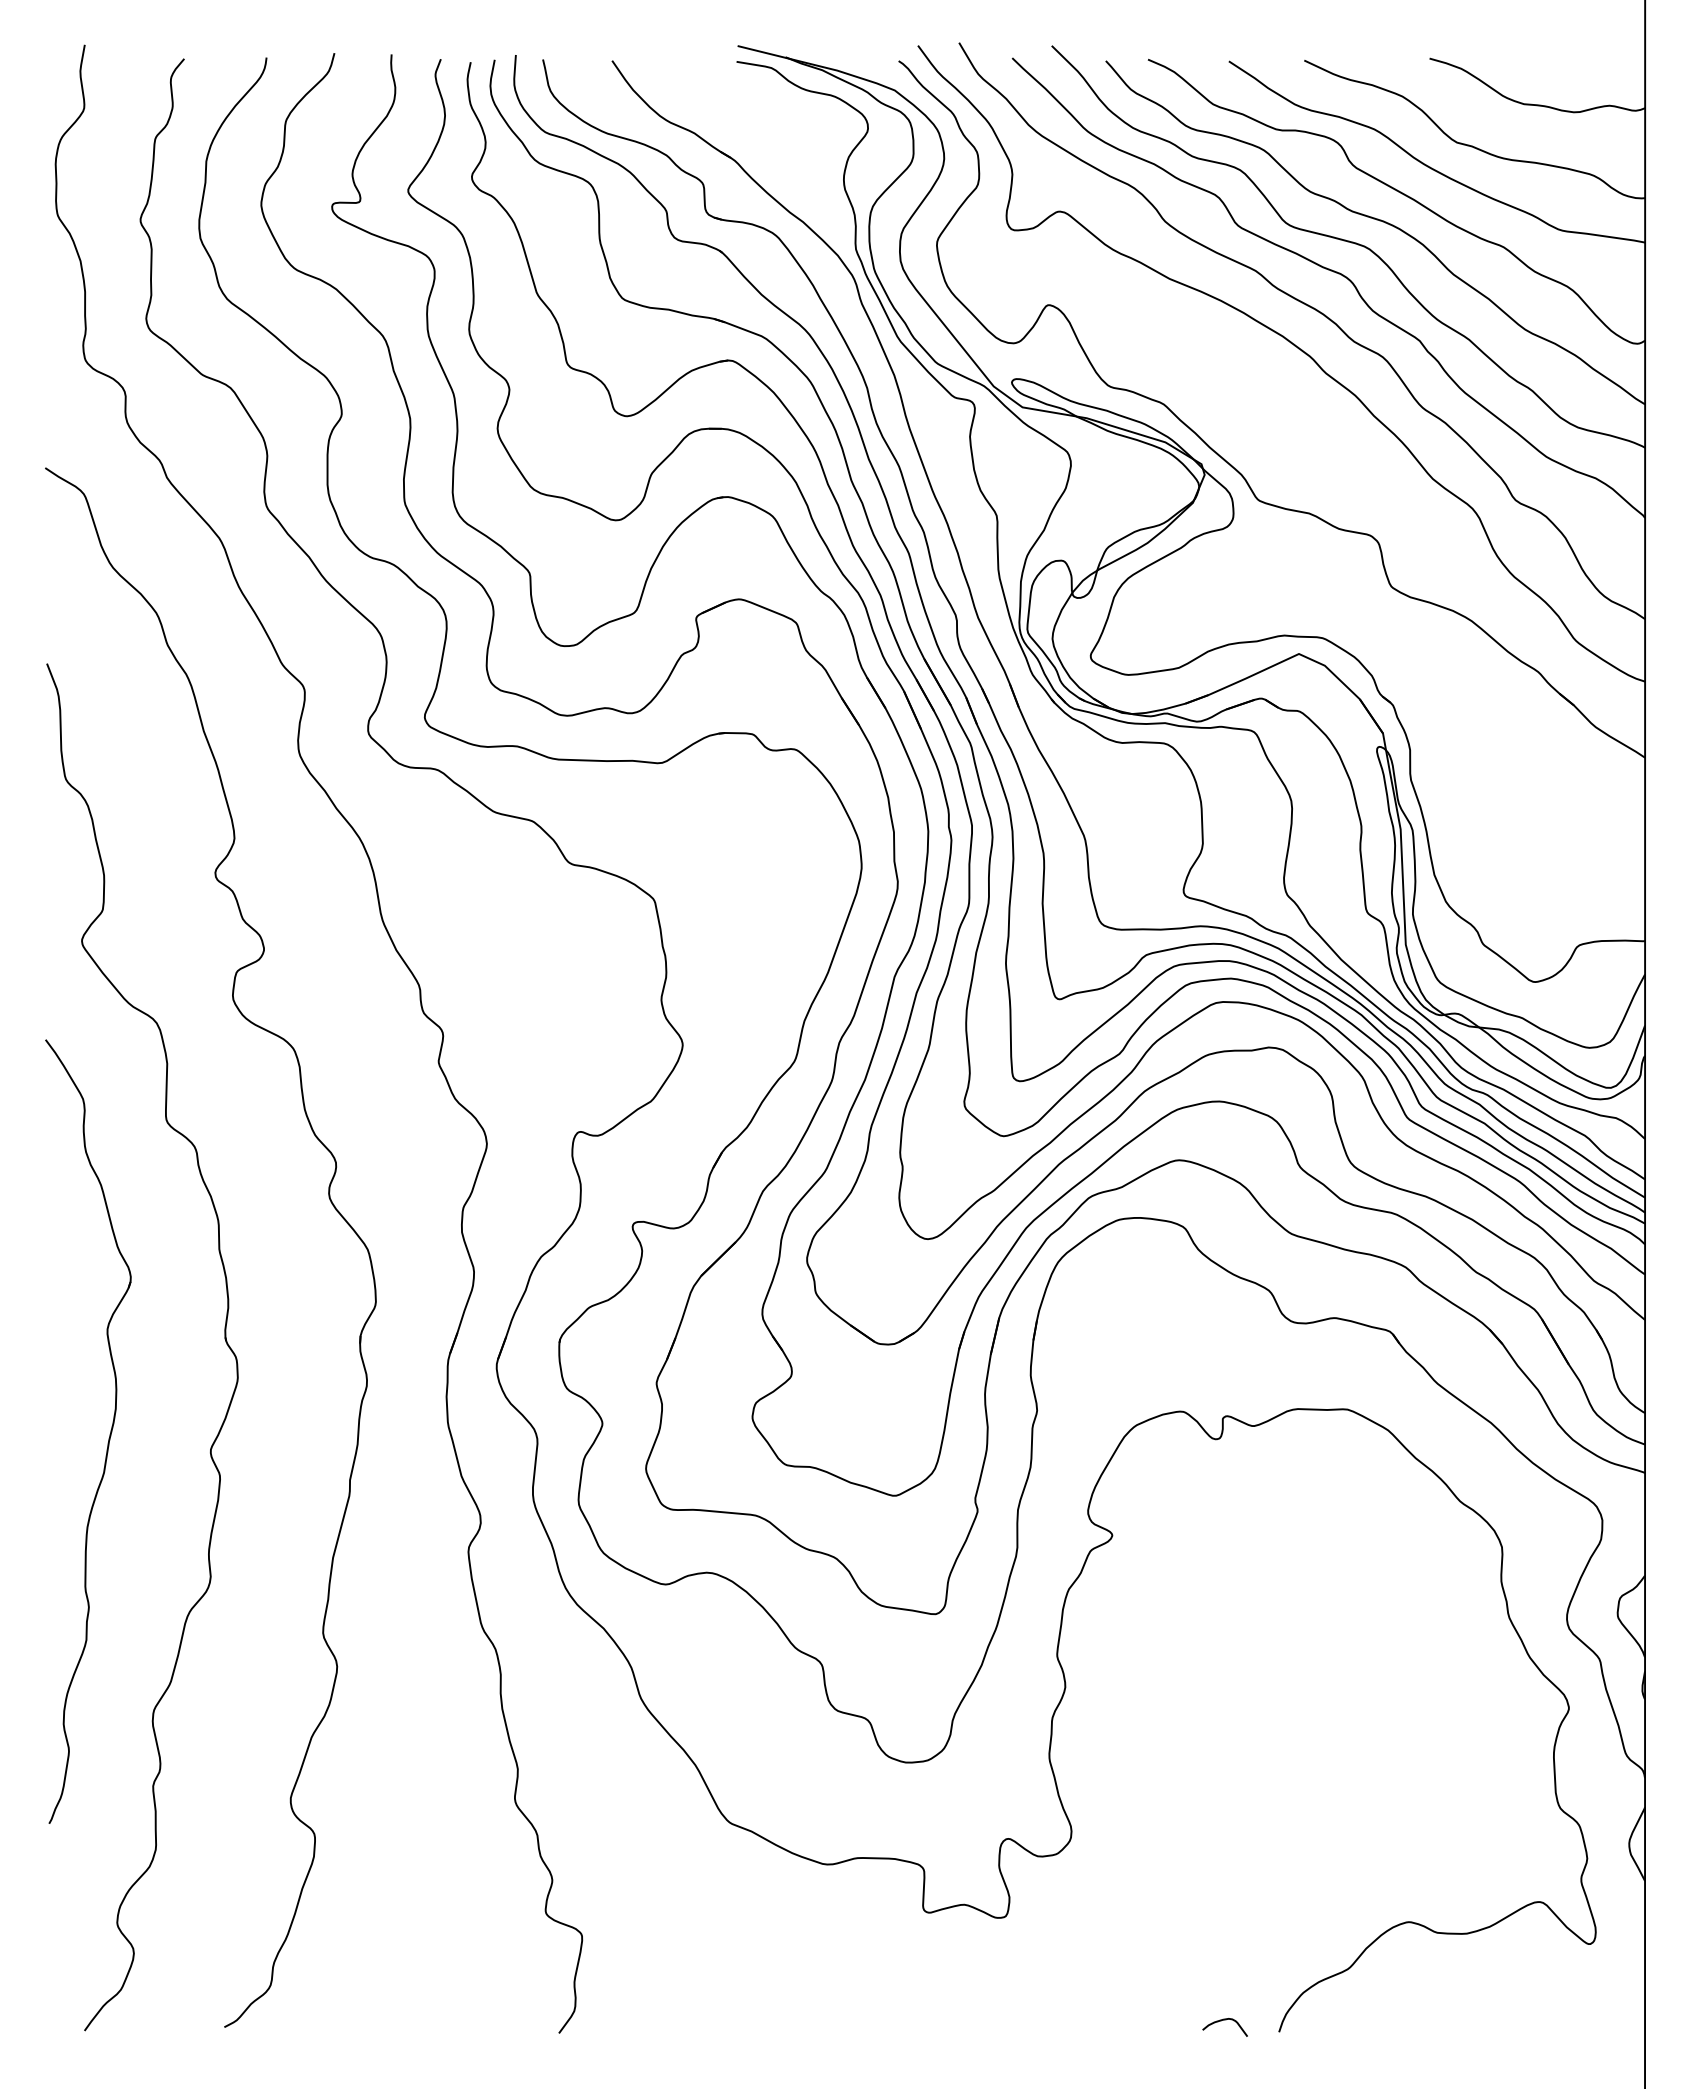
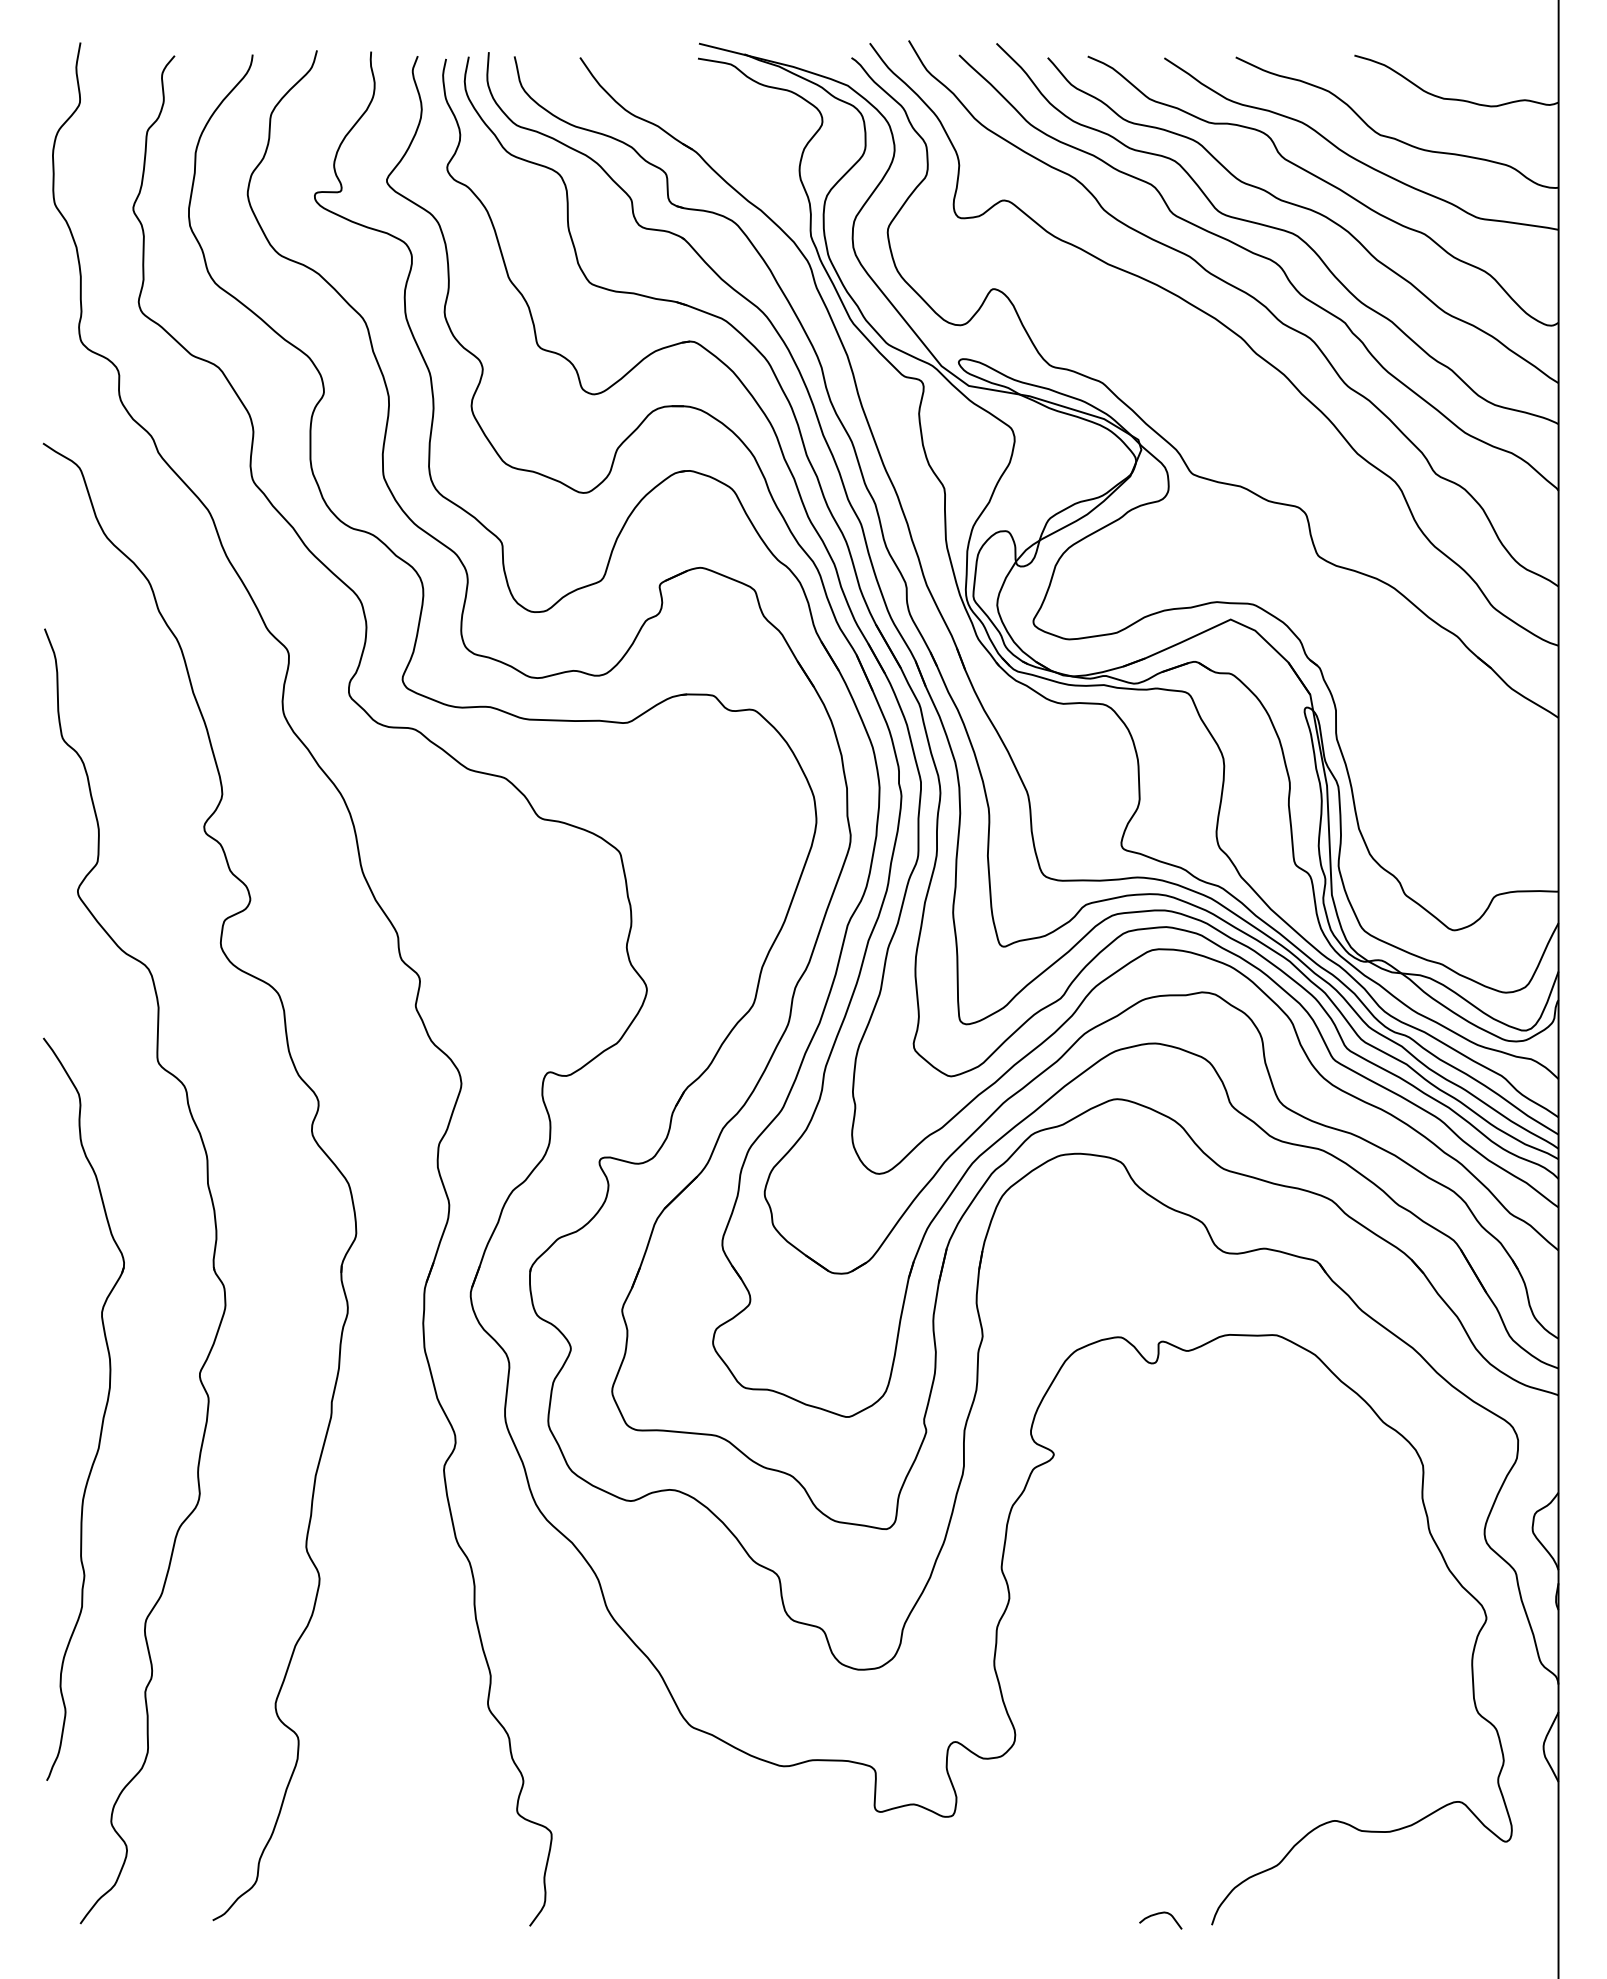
part: (108, 1438) -> (102, 1415), moved

